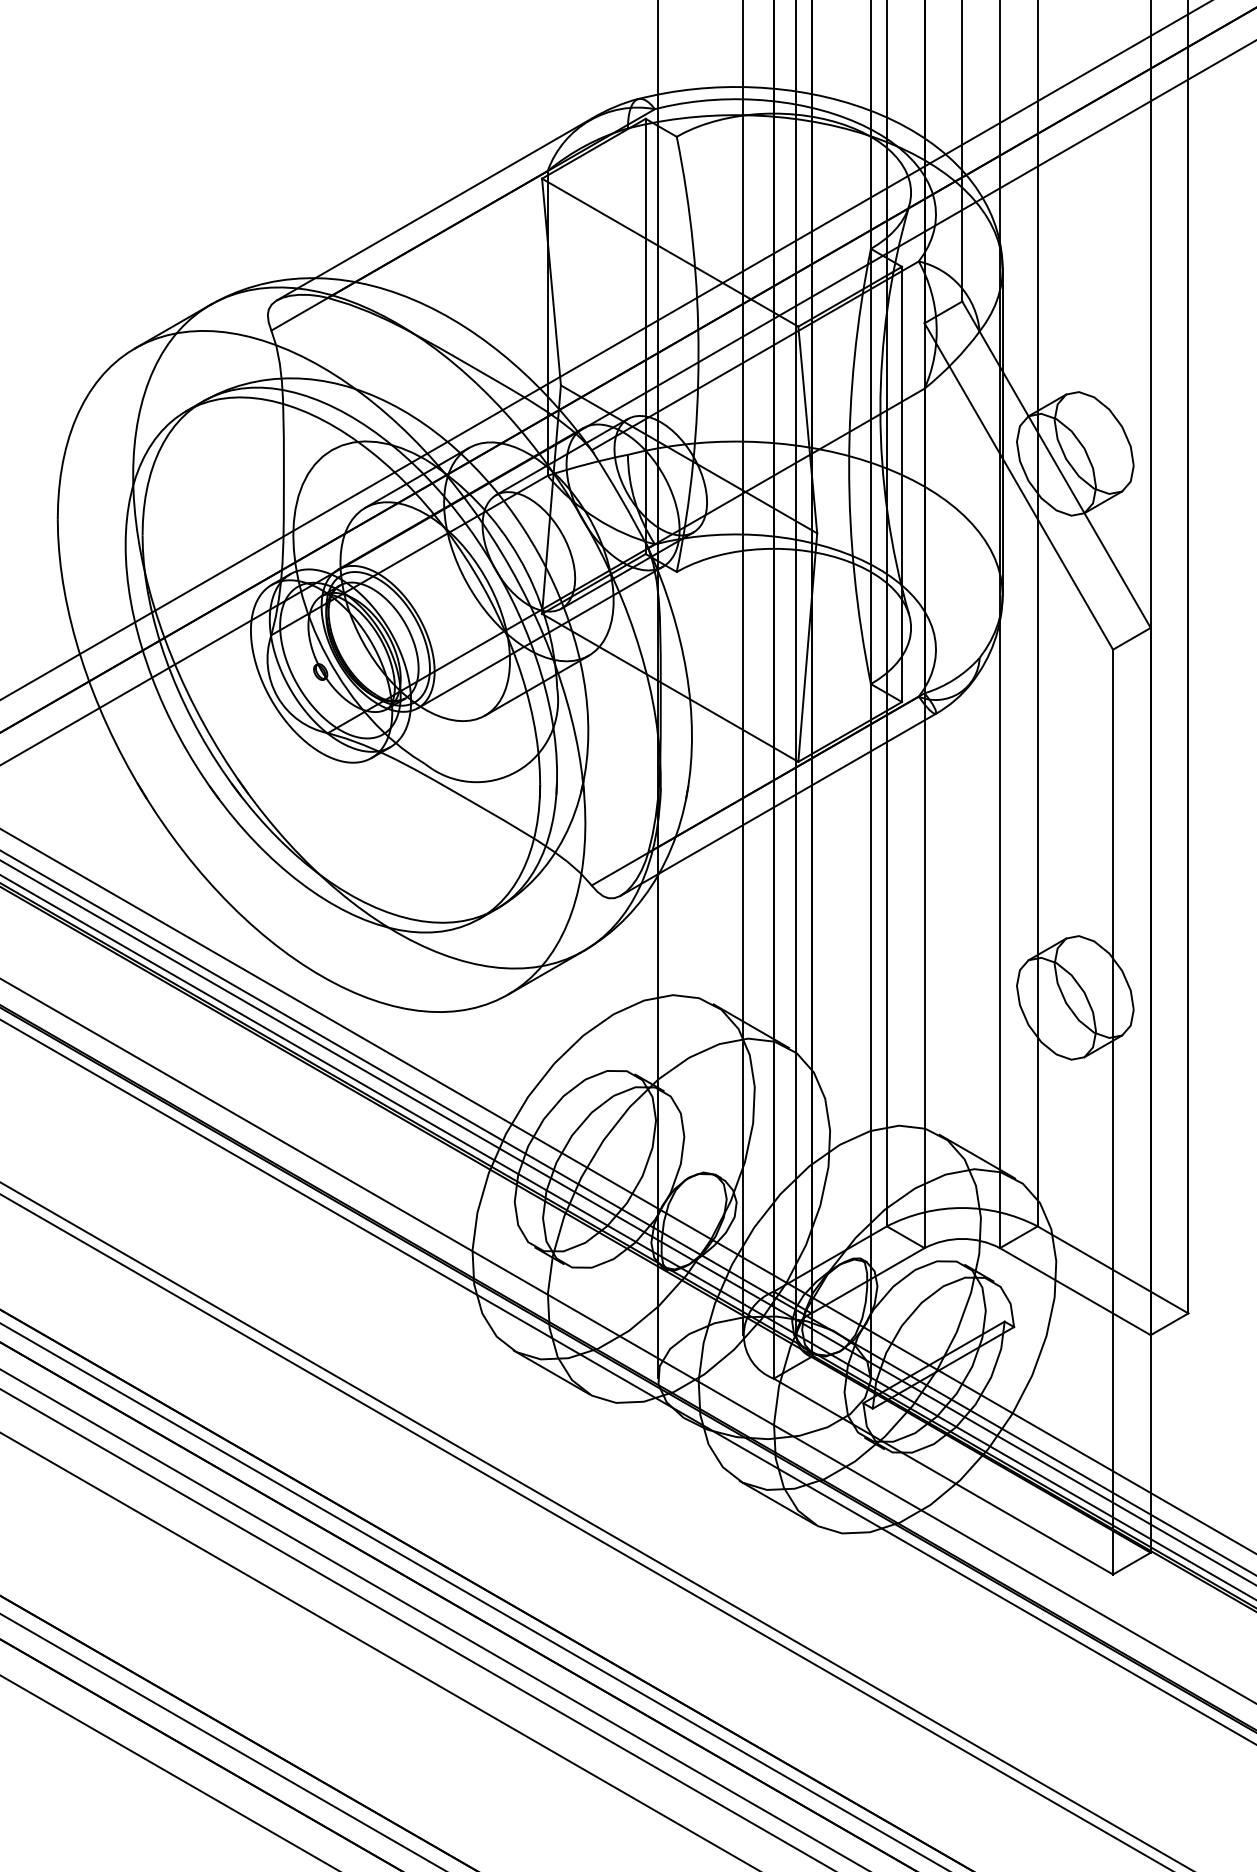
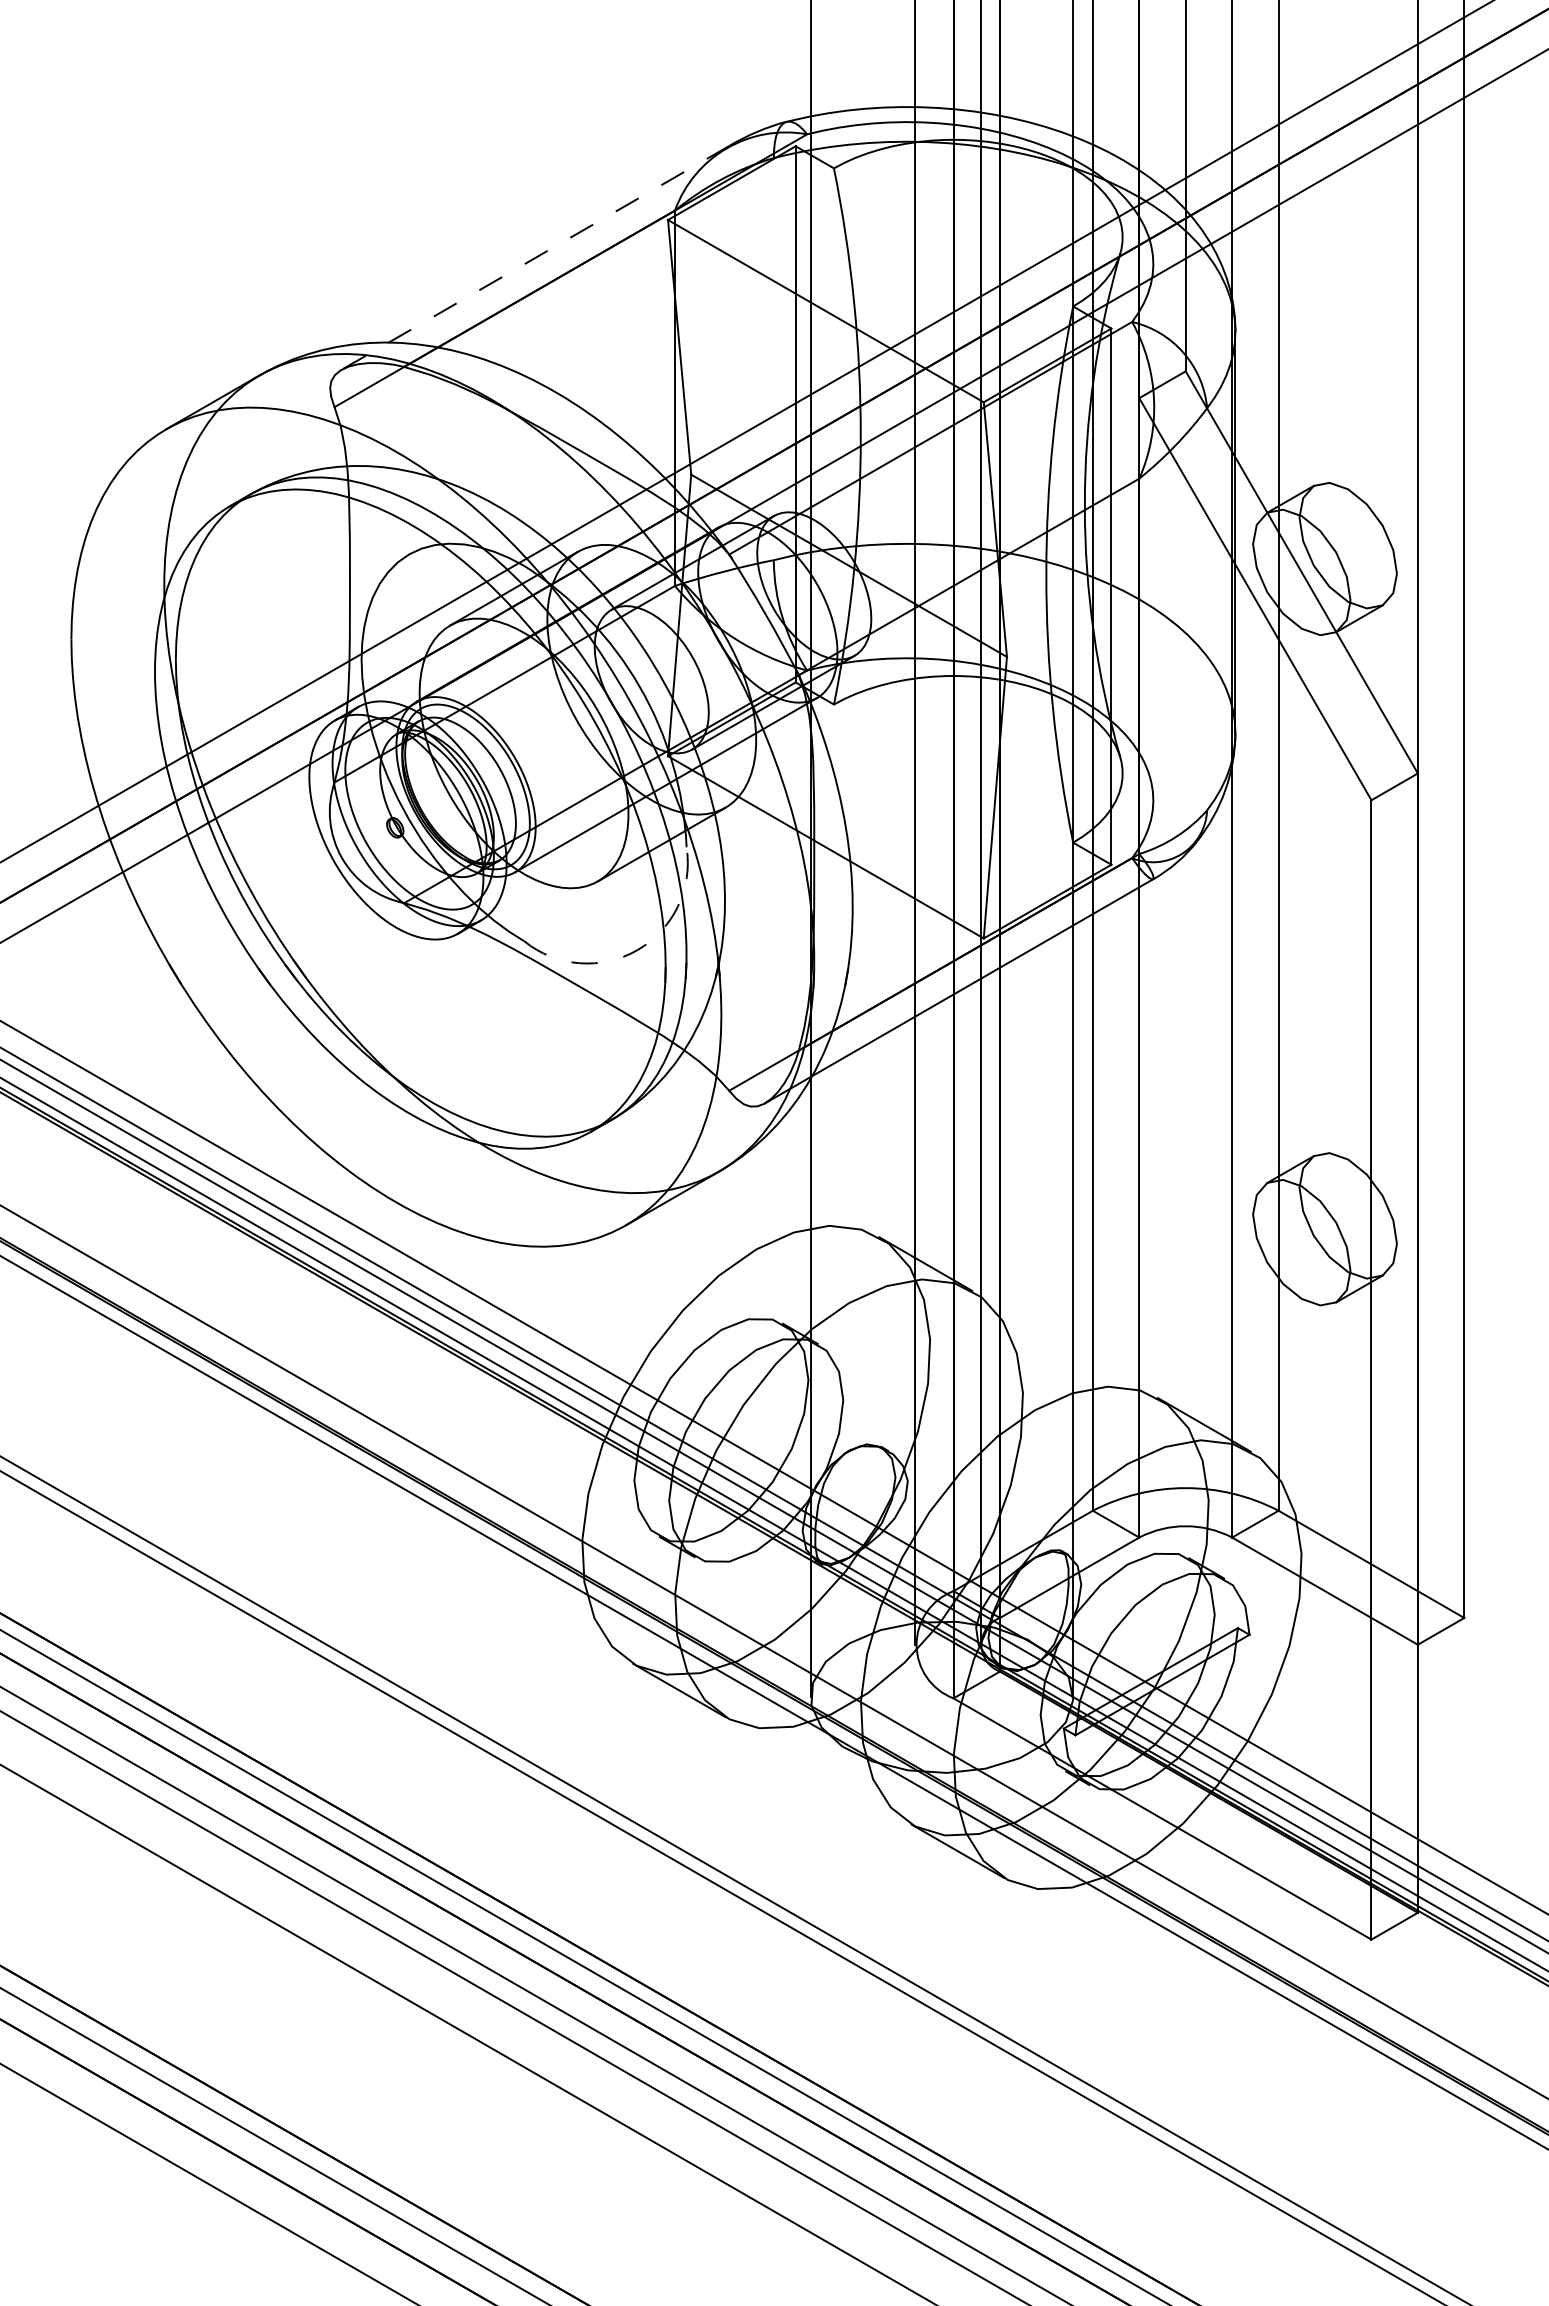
line: (434, 209) -> (535, 258), solid -> dashed
arc: (517, 771) -> (637, 950), solid -> dashed

